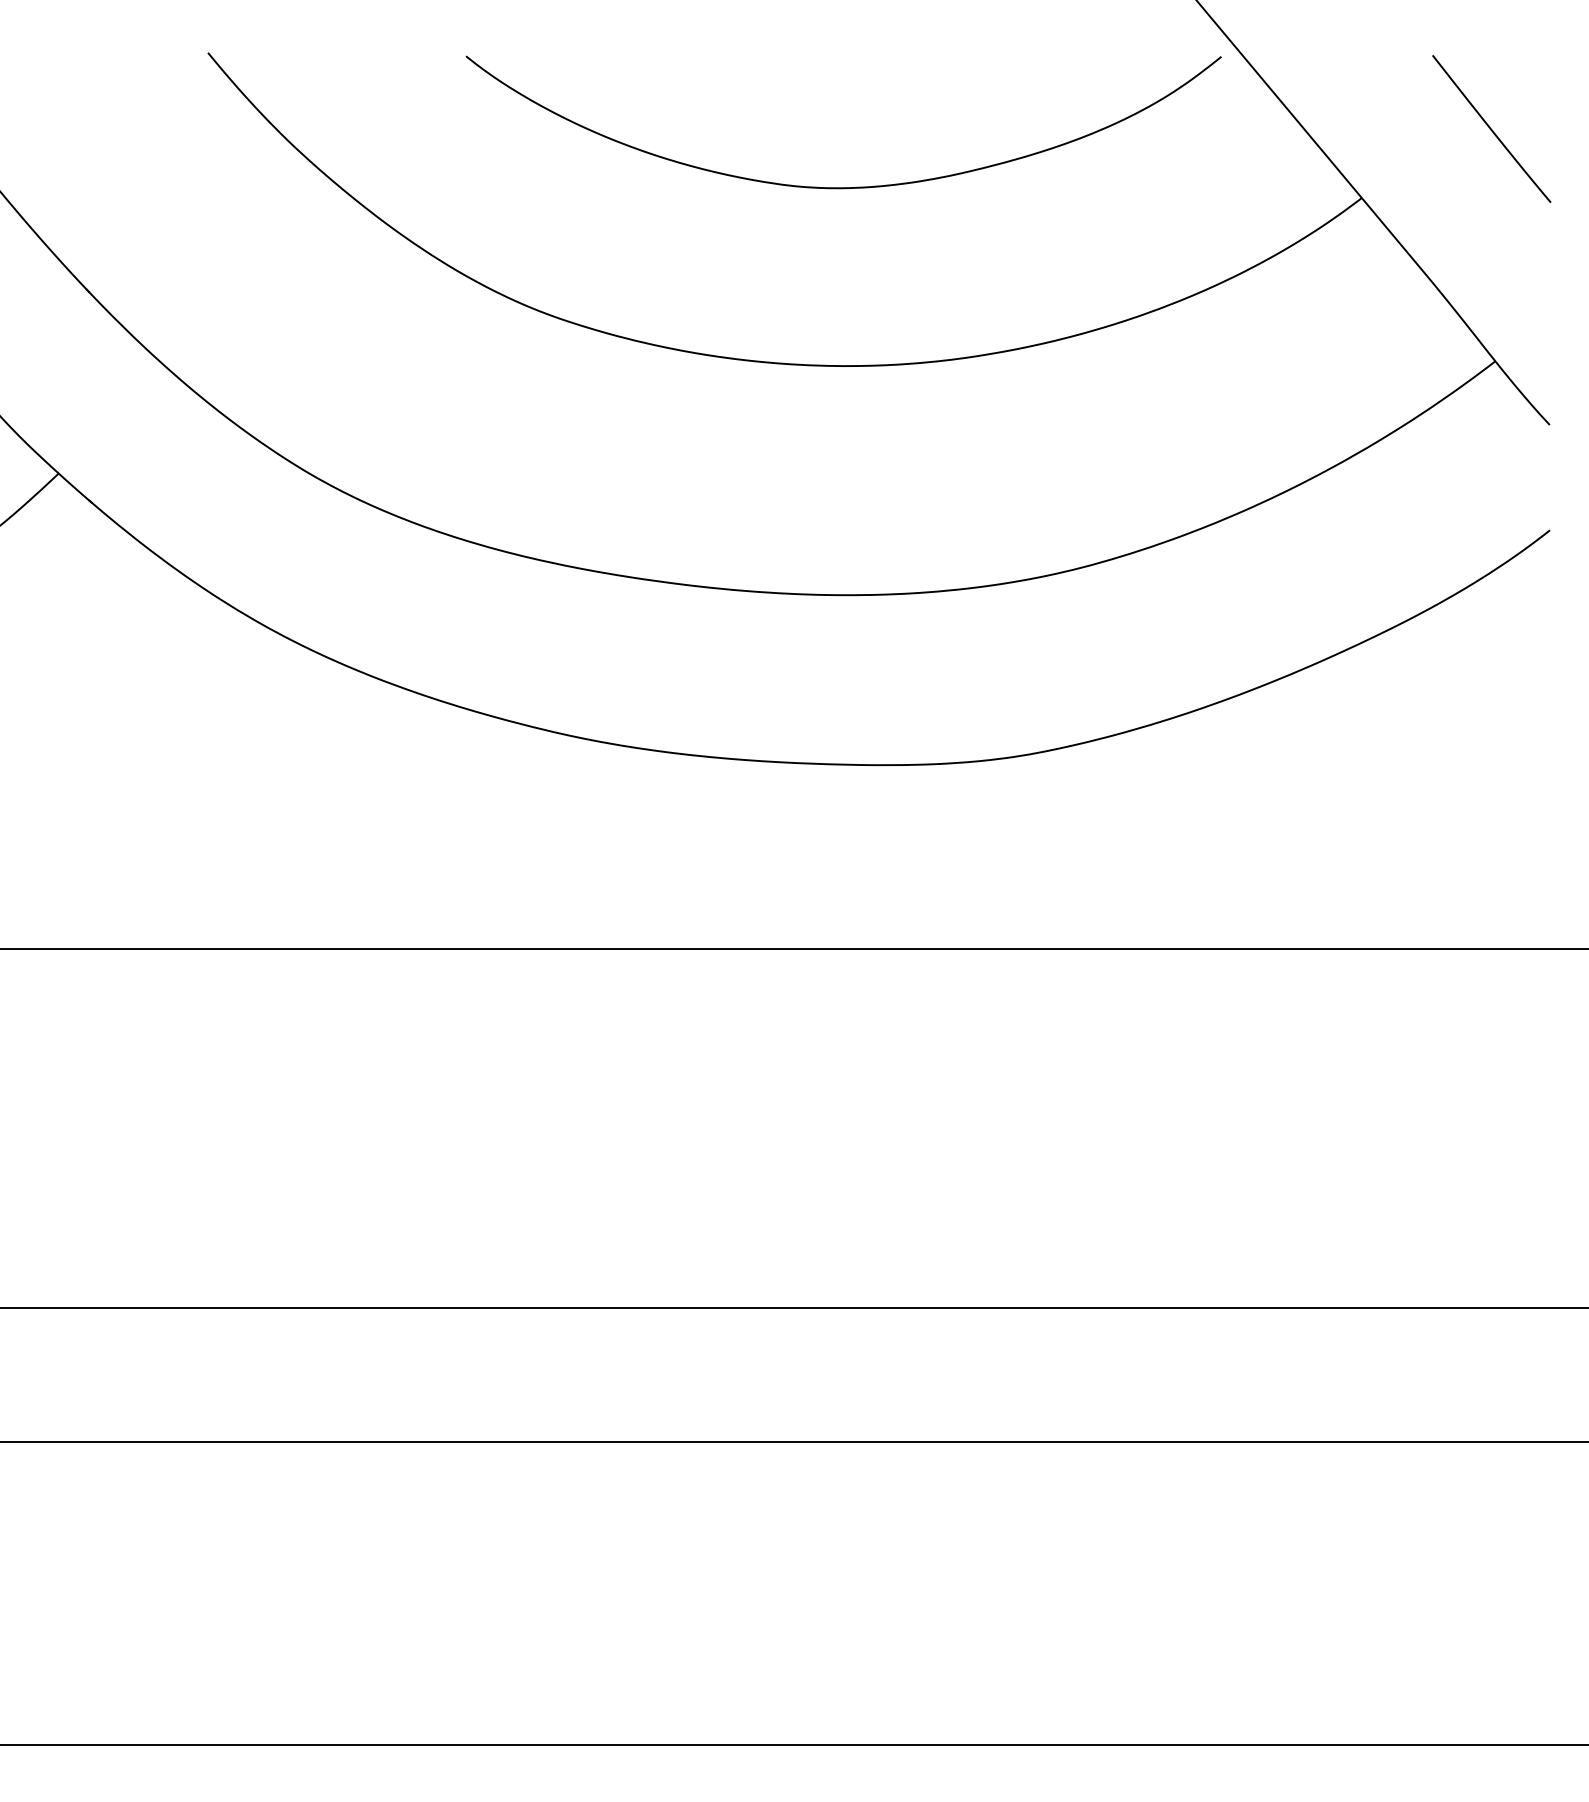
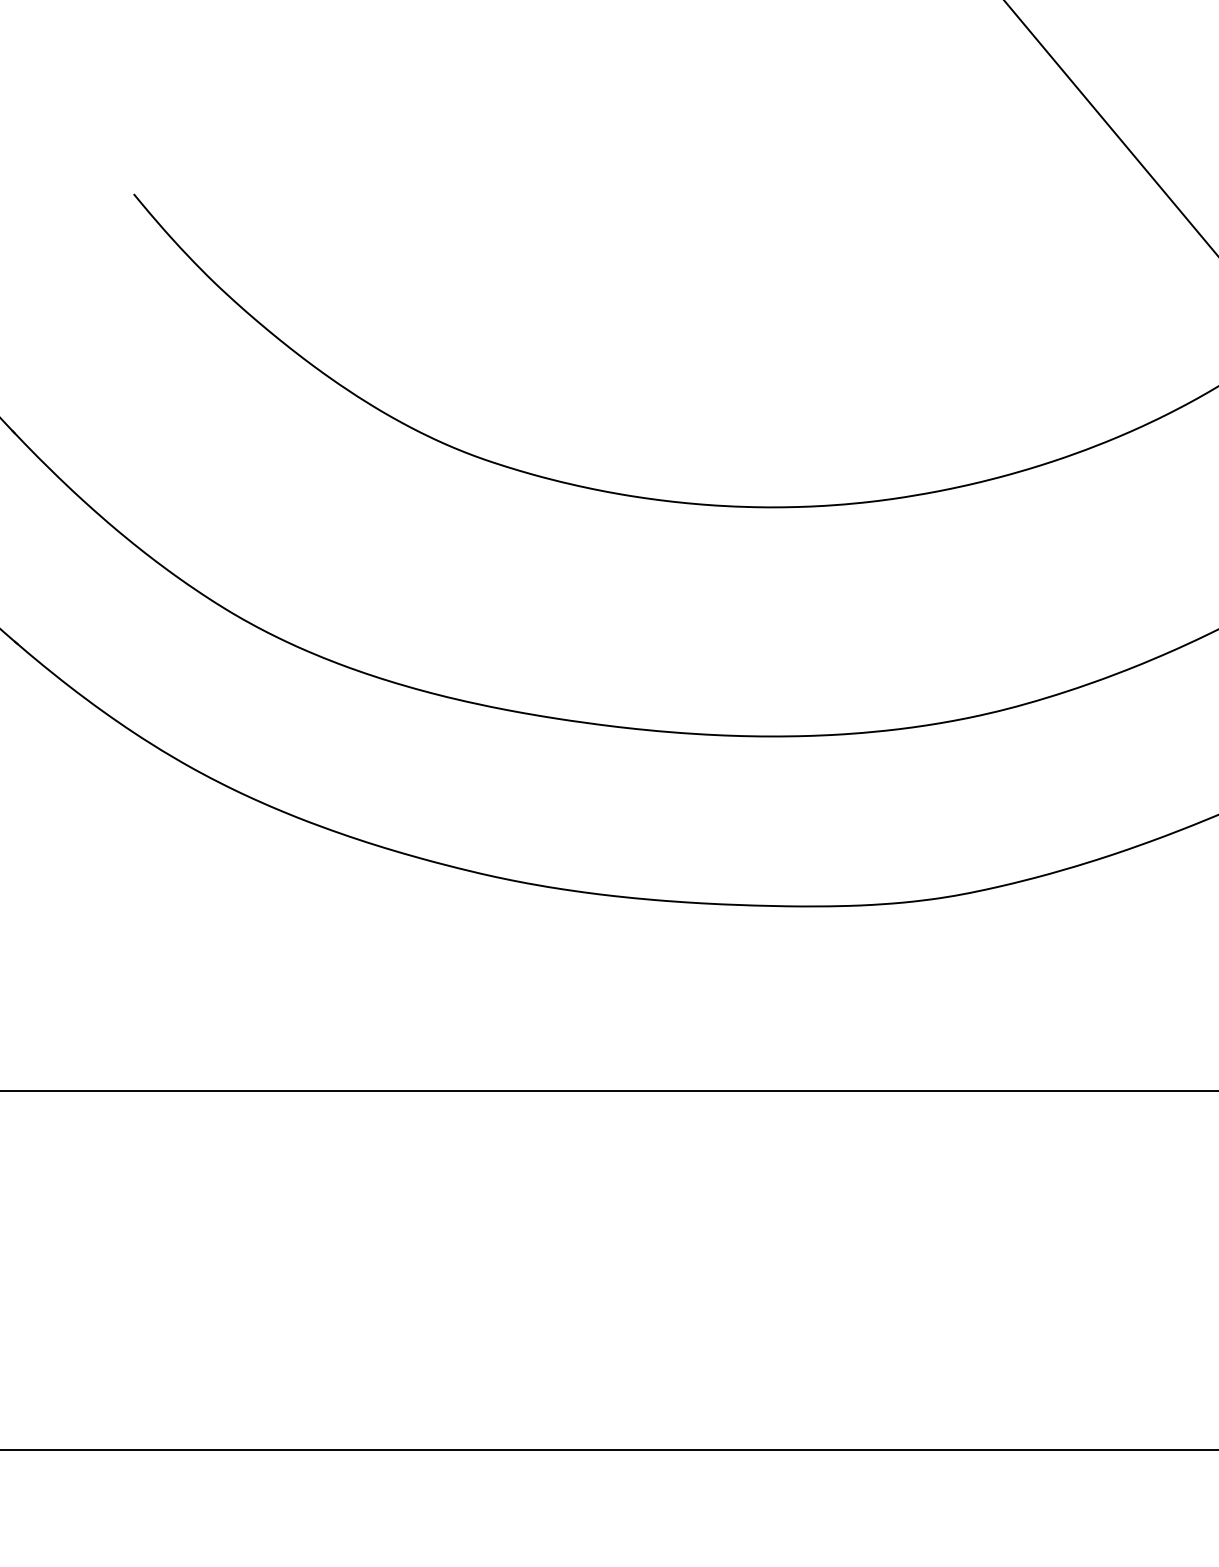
curve: (843, 187) -> (769, 328), removed

